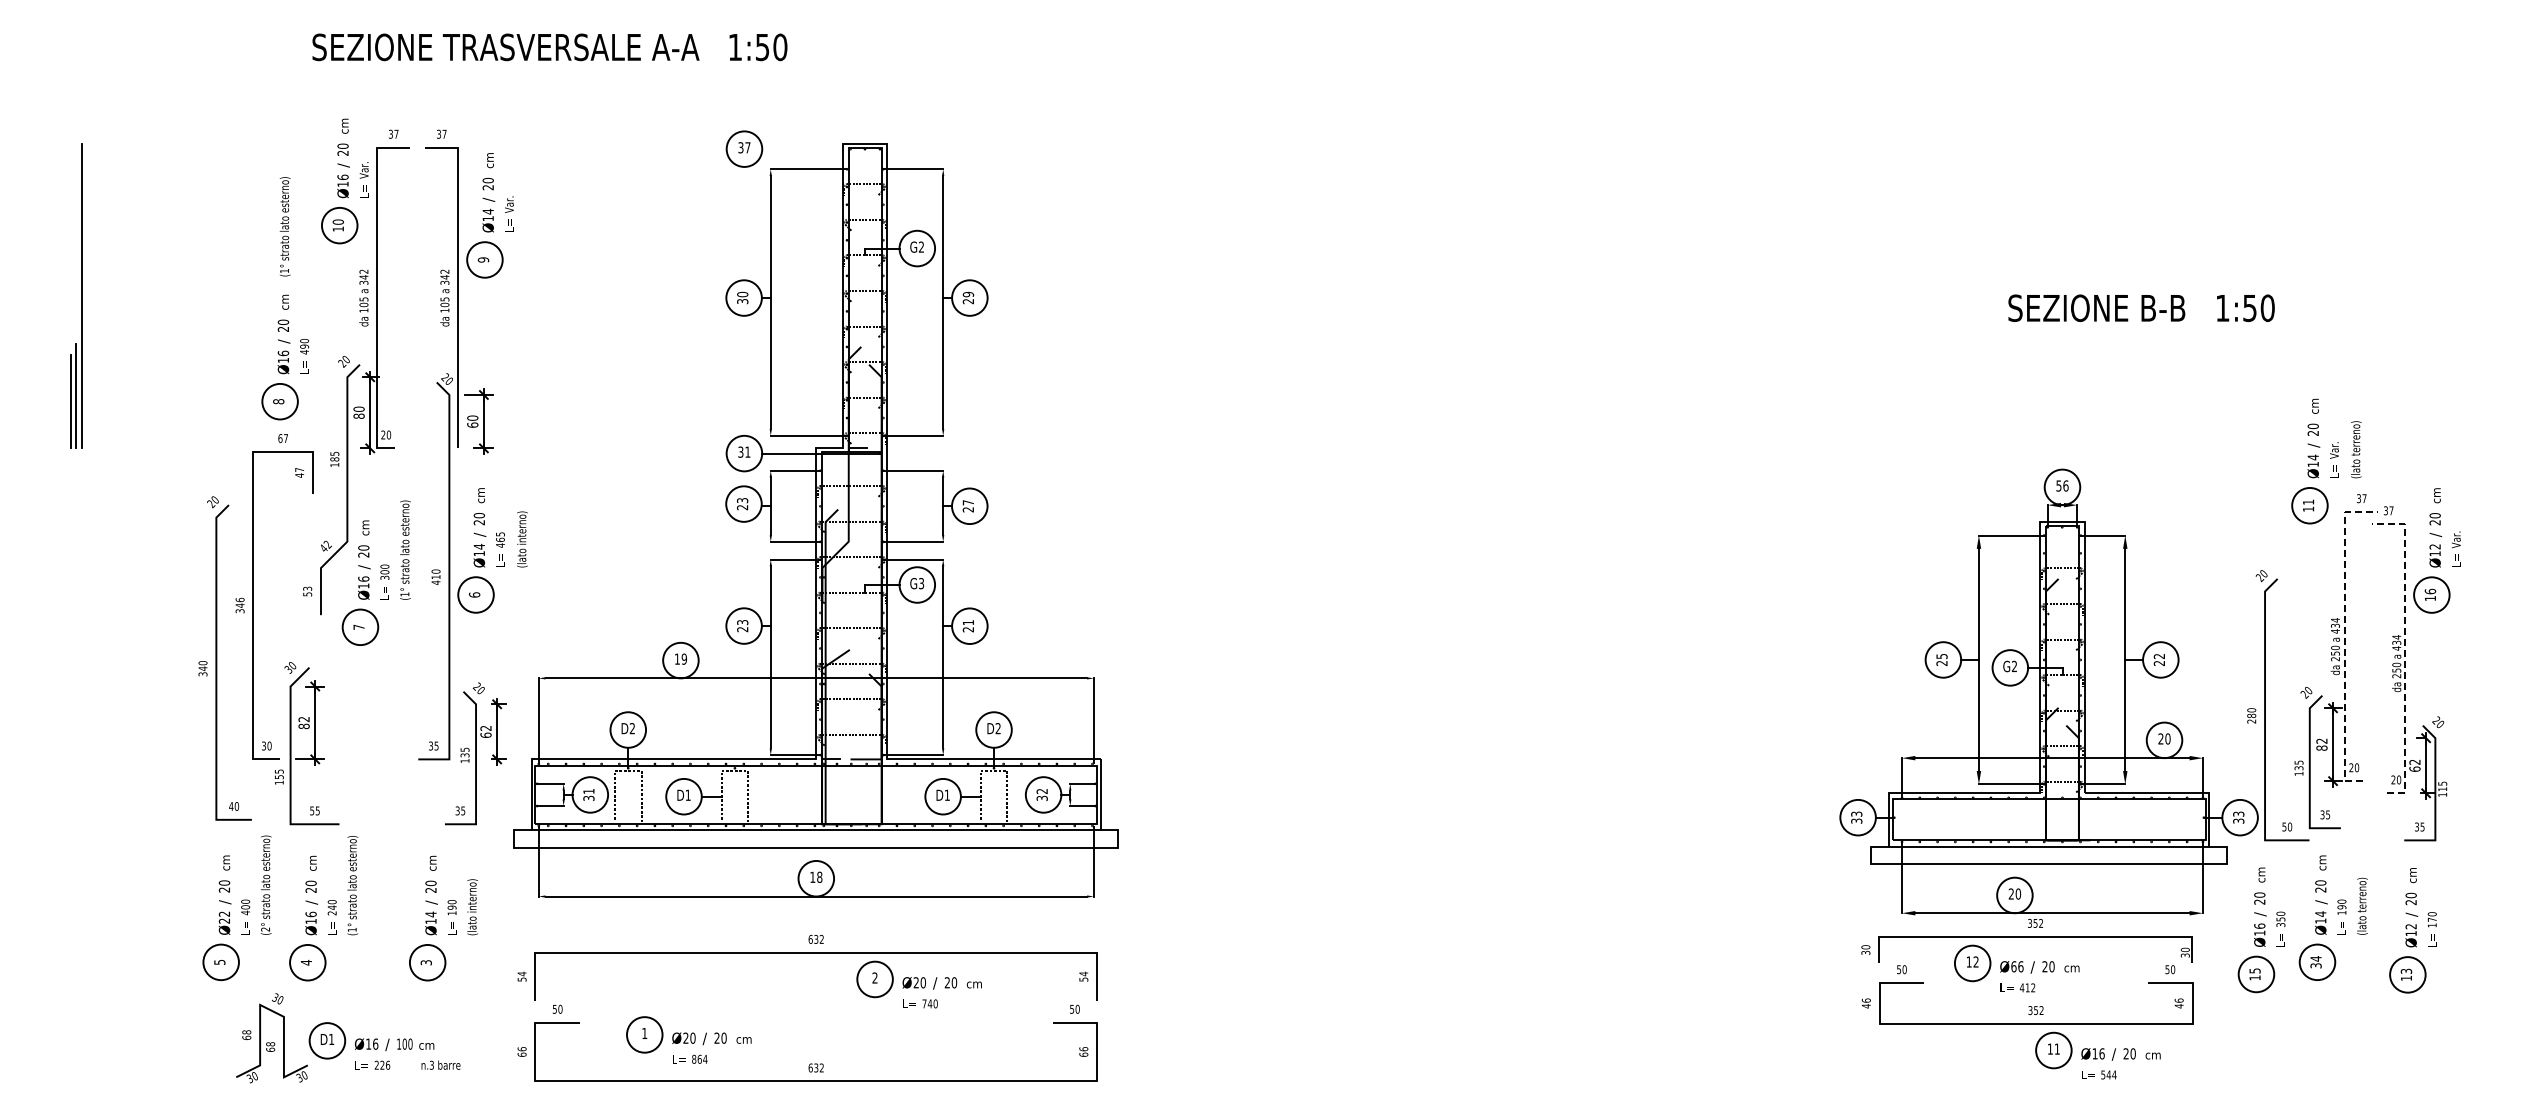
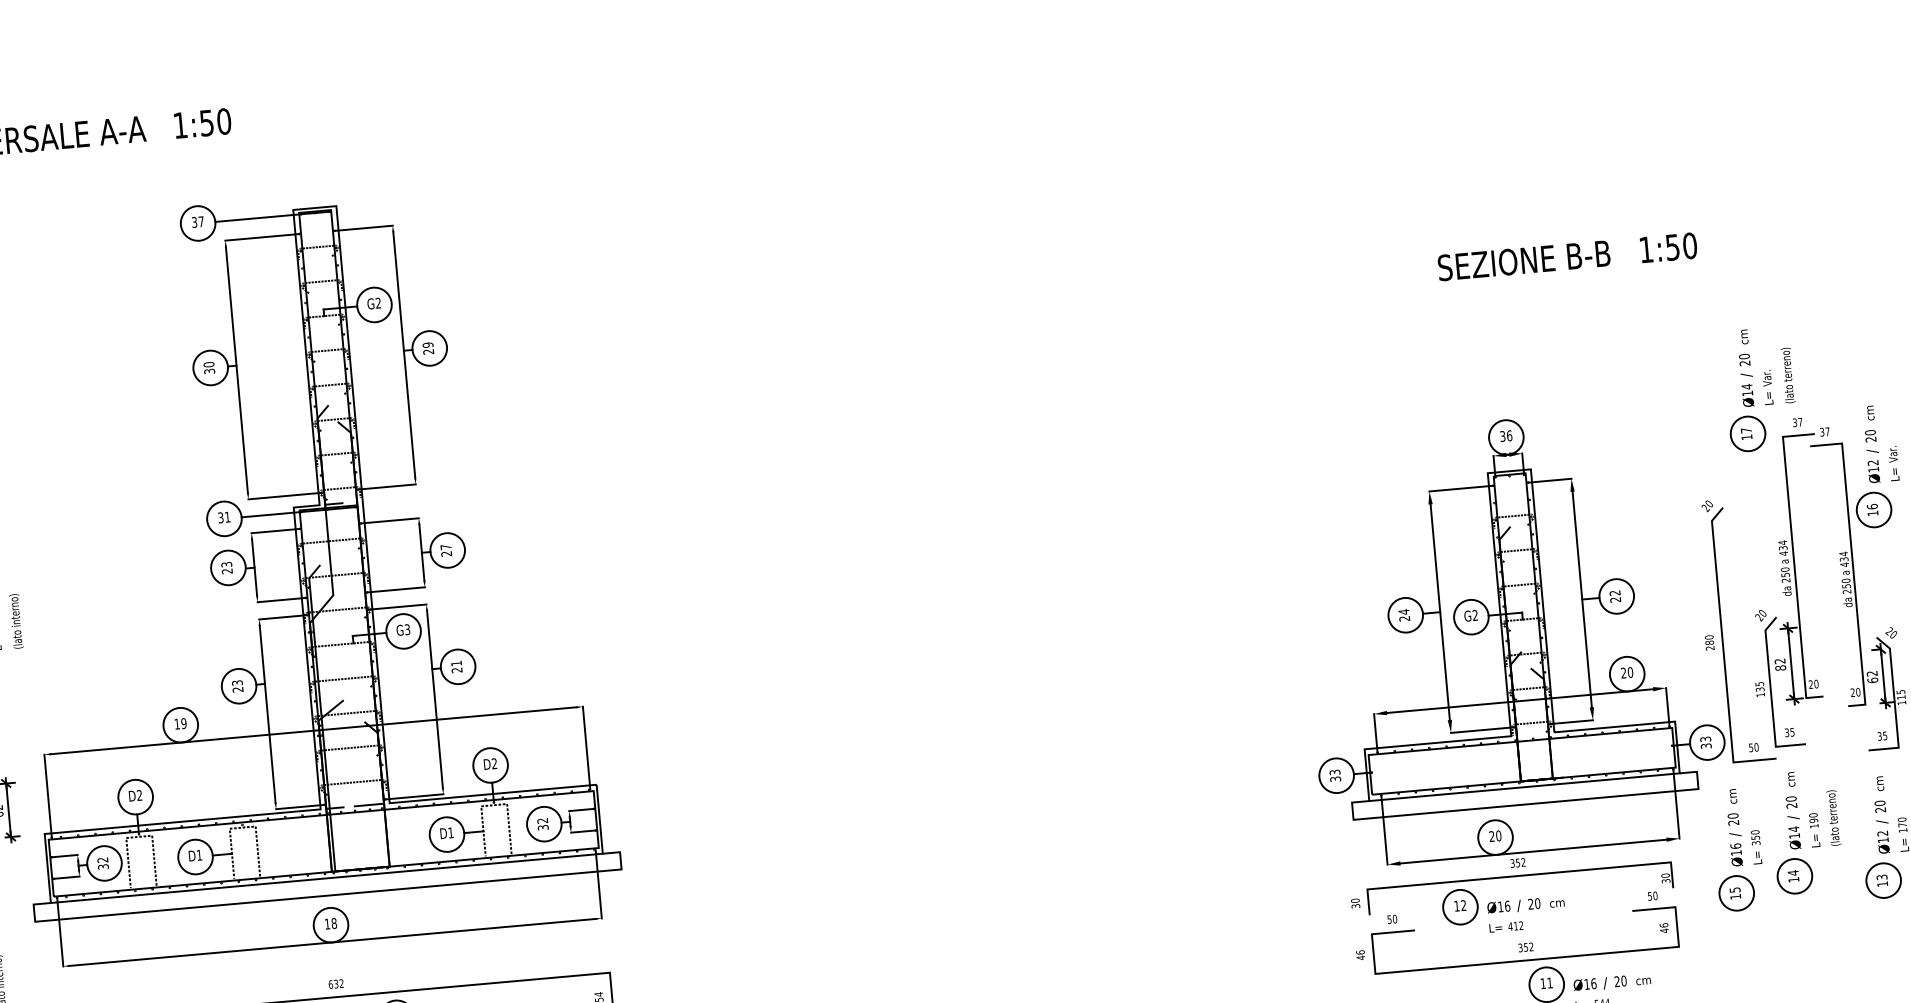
line: (821, 149) -> (272, 217), added
text: (2058, 484) -> (1502, 435), 56 -> 36
text: (2308, 501) -> (1746, 429), 11 -> 17
line: (2345, 638) -> (1794, 559), dashed -> solid
line: (2405, 650) -> (1853, 566), dashed -> solid
text: (1941, 656) -> (1403, 612), 25 -> 24
text: (588, 791) -> (102, 860), 31 -> 32
text: (2315, 965) -> (1793, 879), 34 -> 14
text: (2013, 966) -> (1500, 906), 66 -> 16

